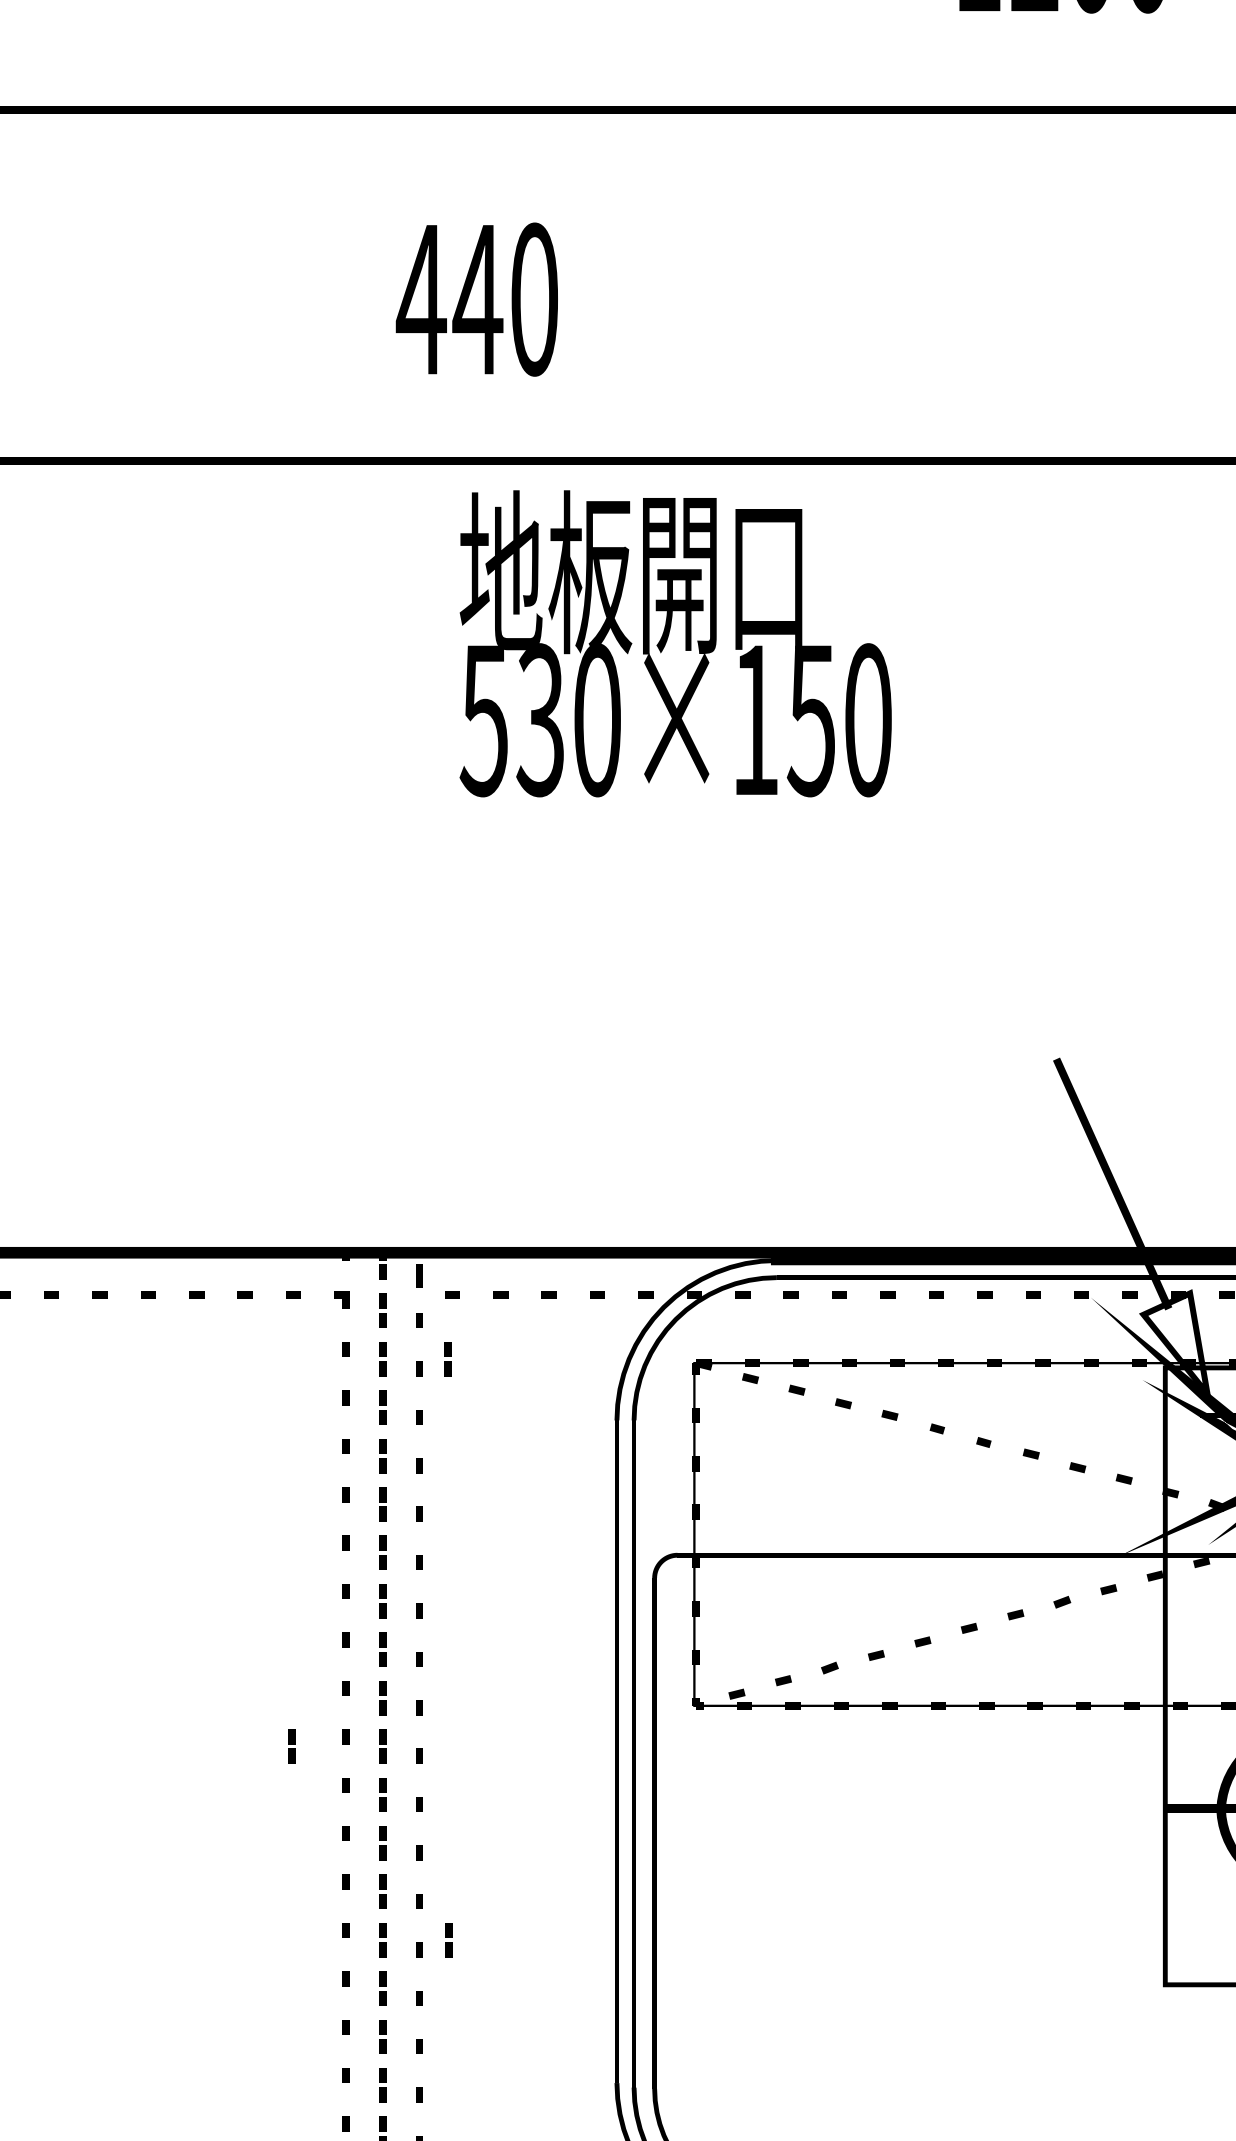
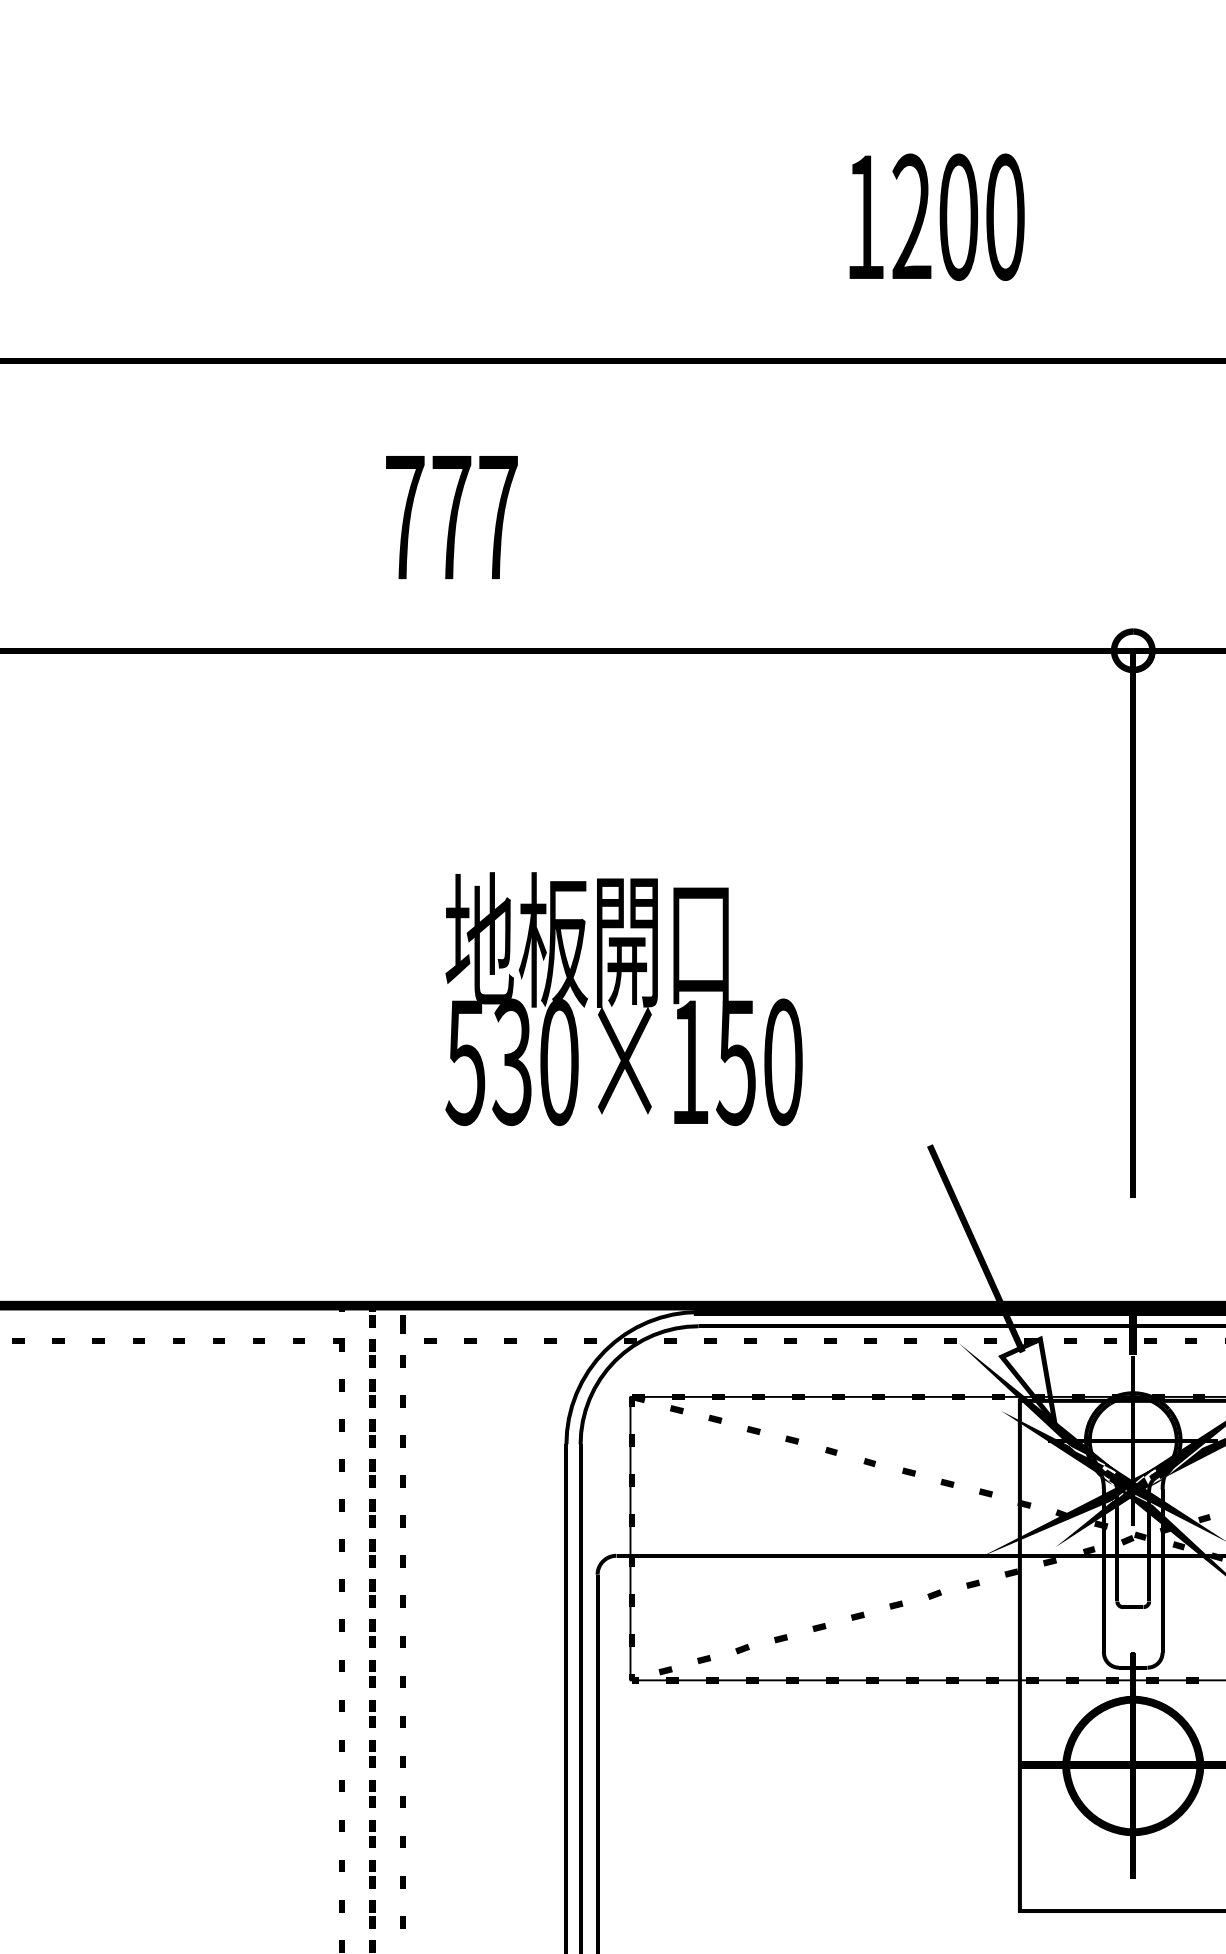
text: (476, 299) -> (450, 517), 440 -> 777
text: (675, 644) -> (623, 999), moved
part: (447, 1358) -> (426, 1393), removed
part: (291, 1745) -> (297, 1713), removed
part: (448, 1940) -> (427, 1874), removed

